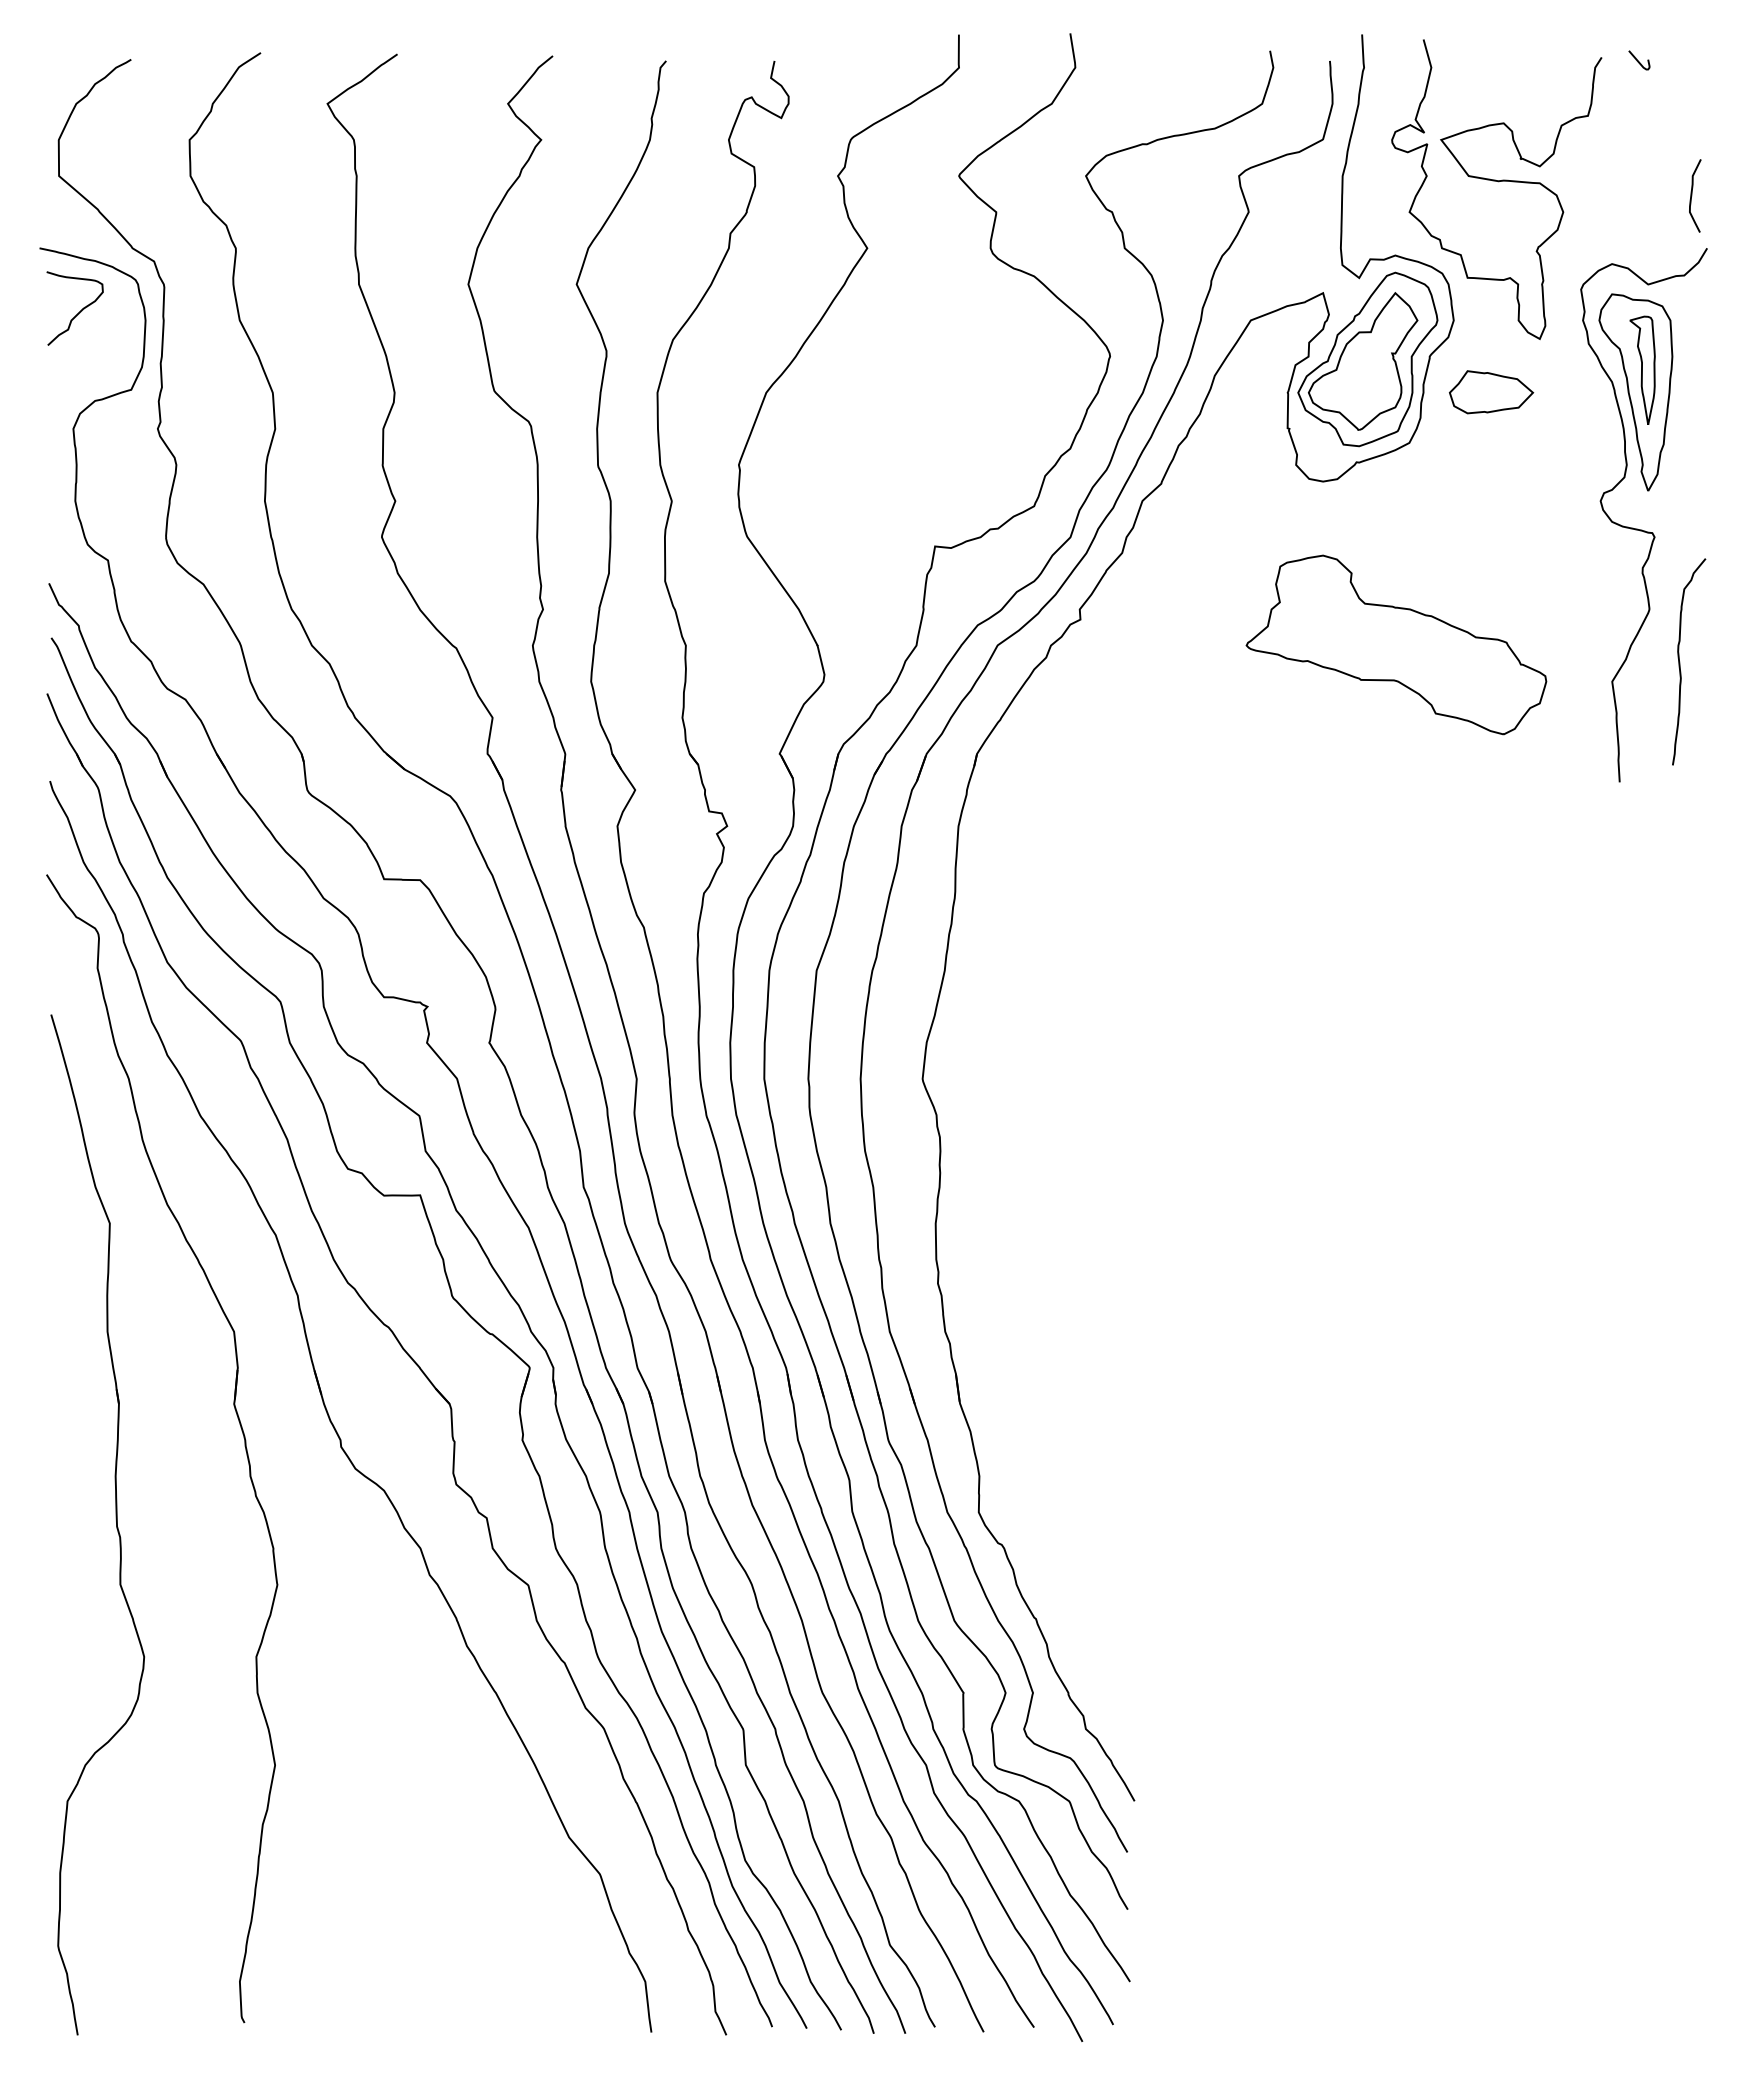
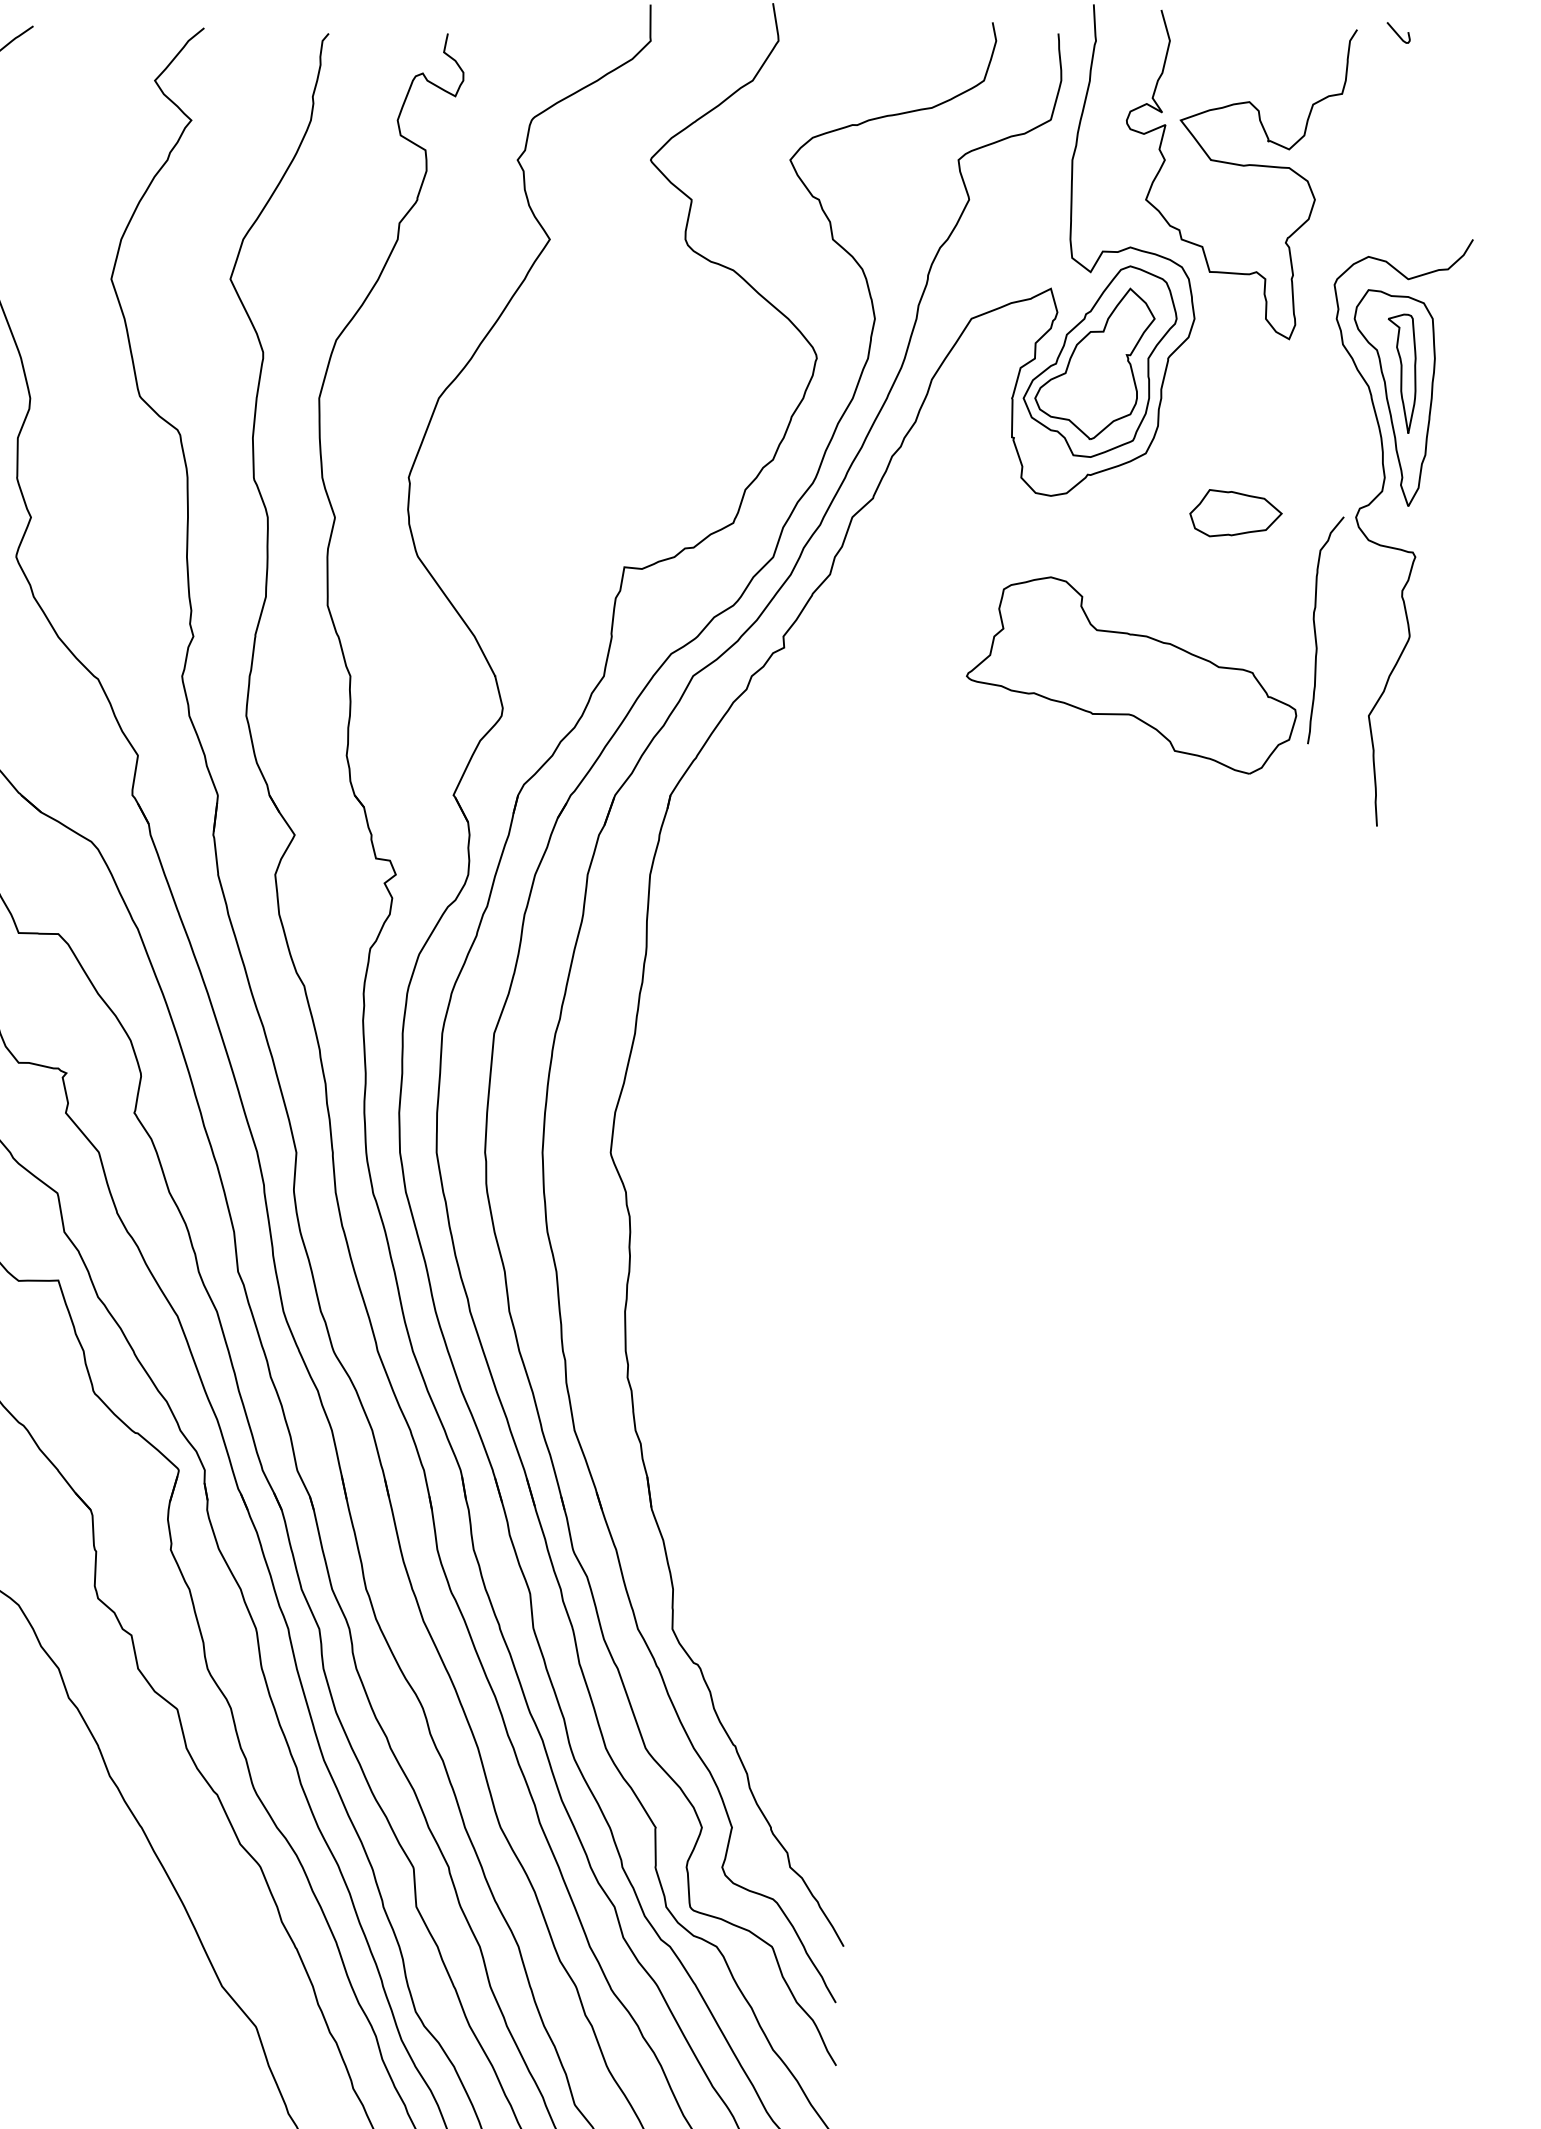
curve: (1692, 195) -> (1457, 181), removed
part: (1491, 392) -> (1236, 513), moved
curve: (1680, 662) -> (1316, 631), moved

